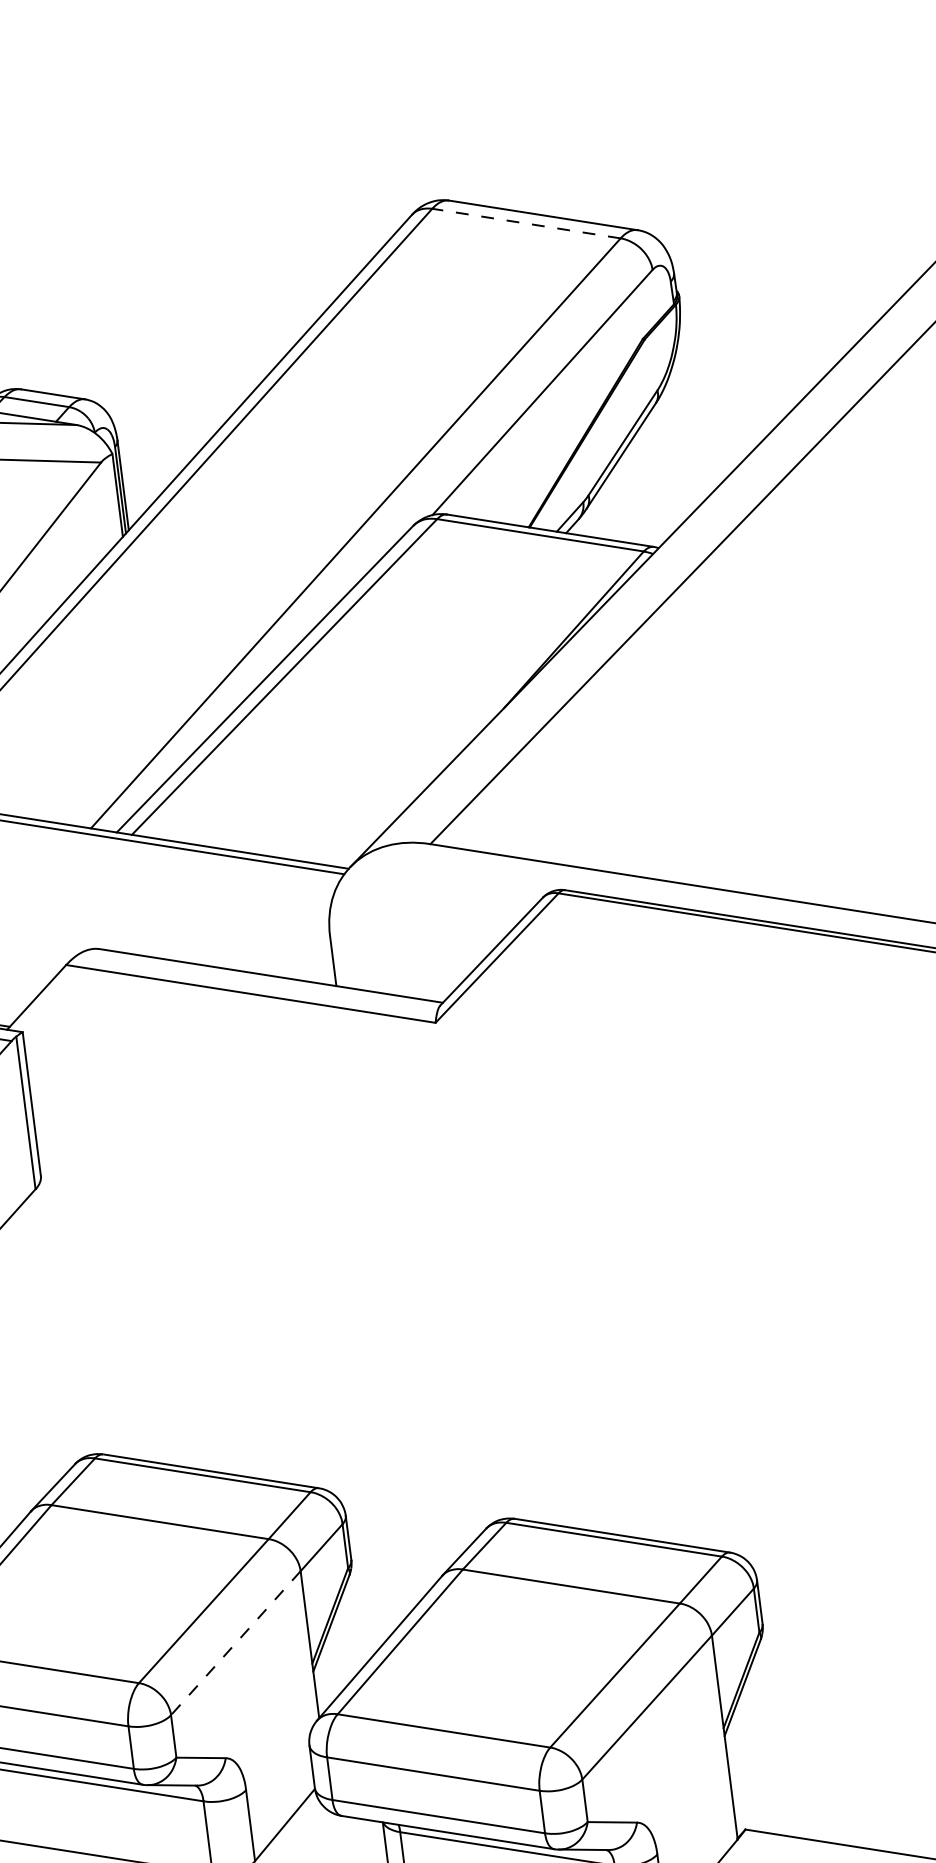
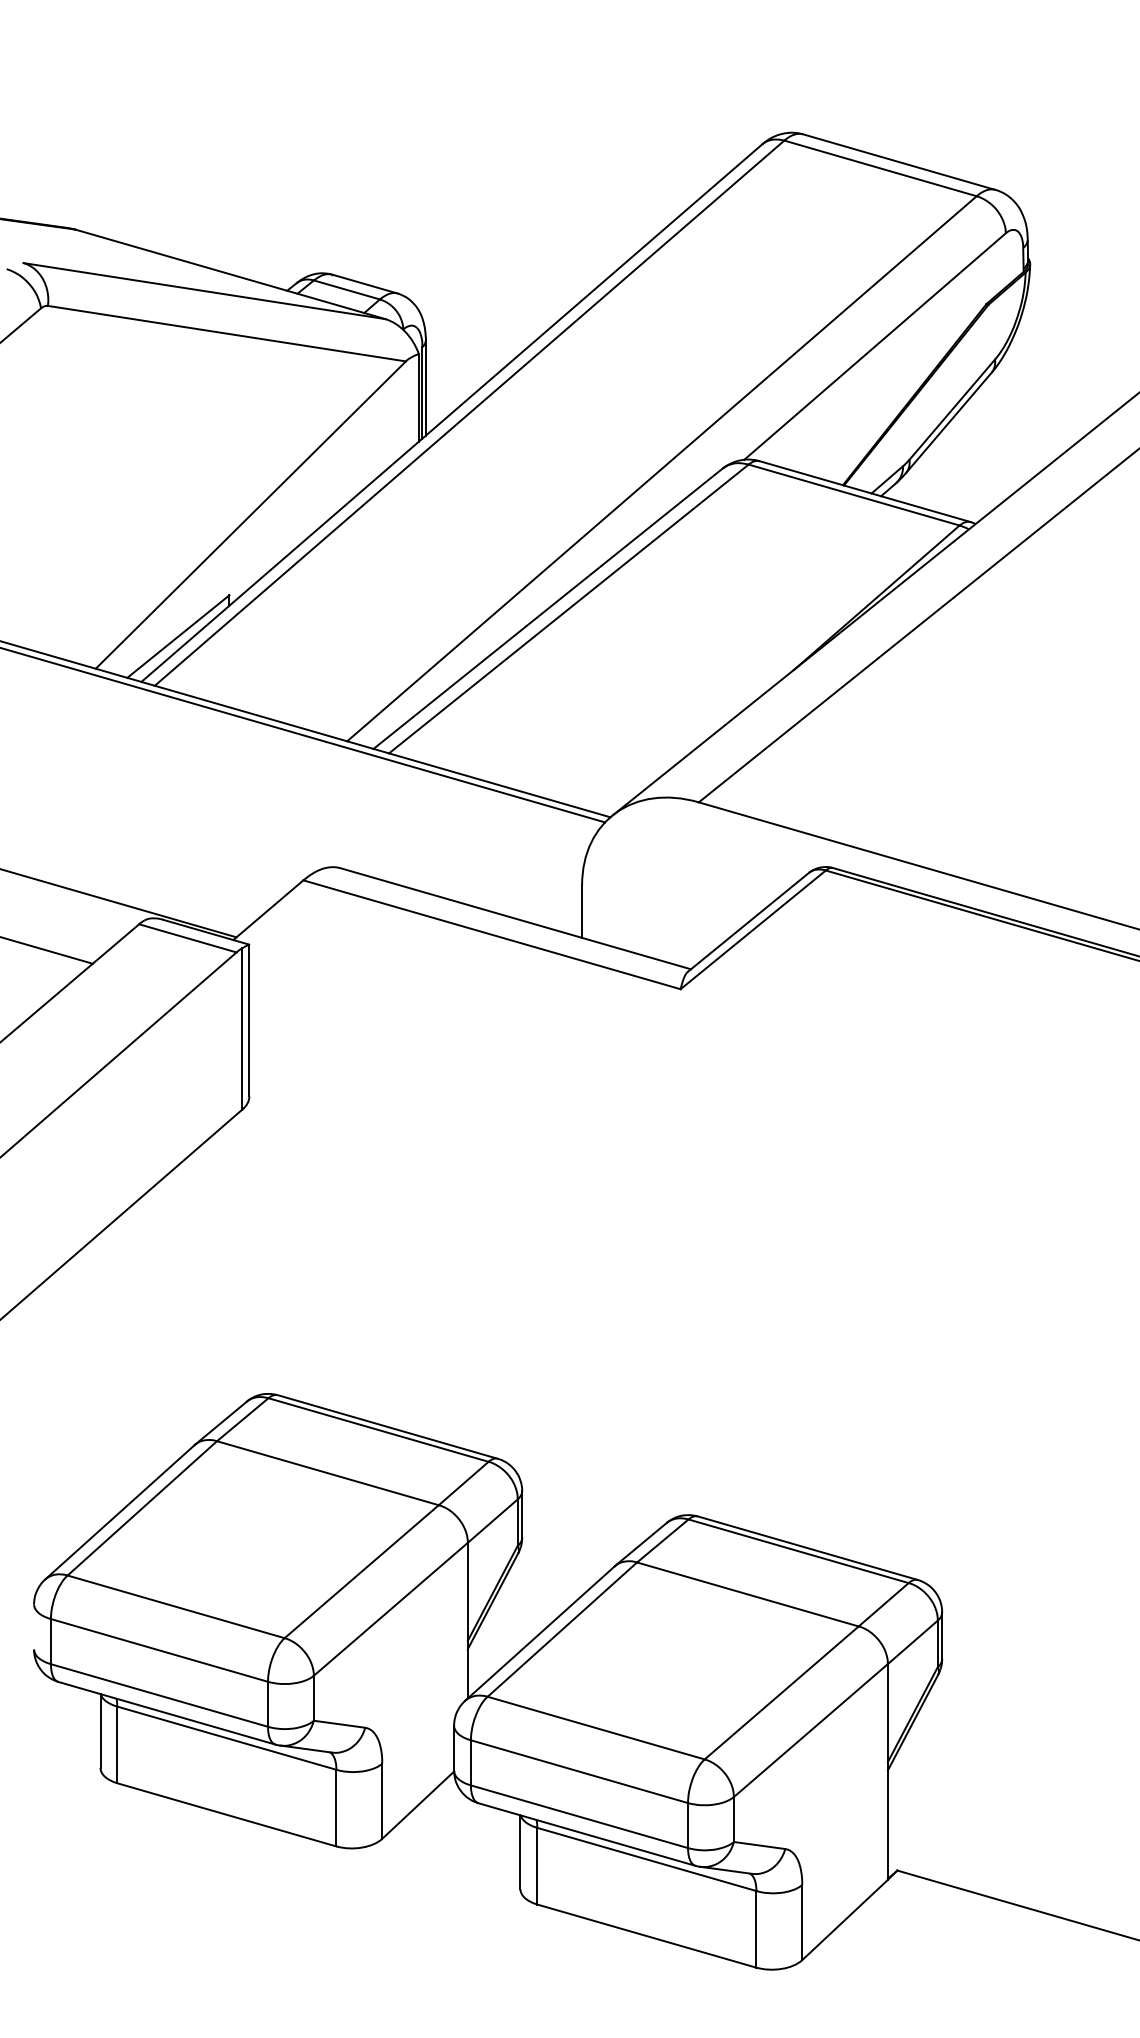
line: (526, 223) -> (880, 168), dashed -> solid
line: (235, 1643) -> (390, 1609), dashed -> solid

